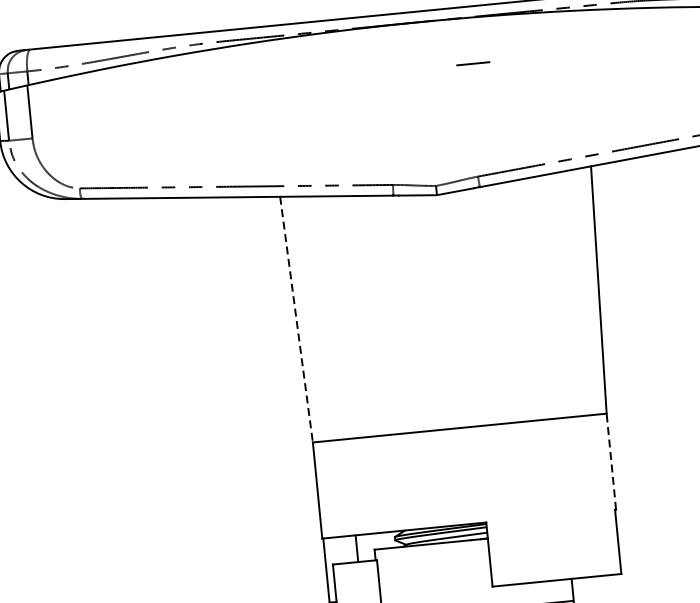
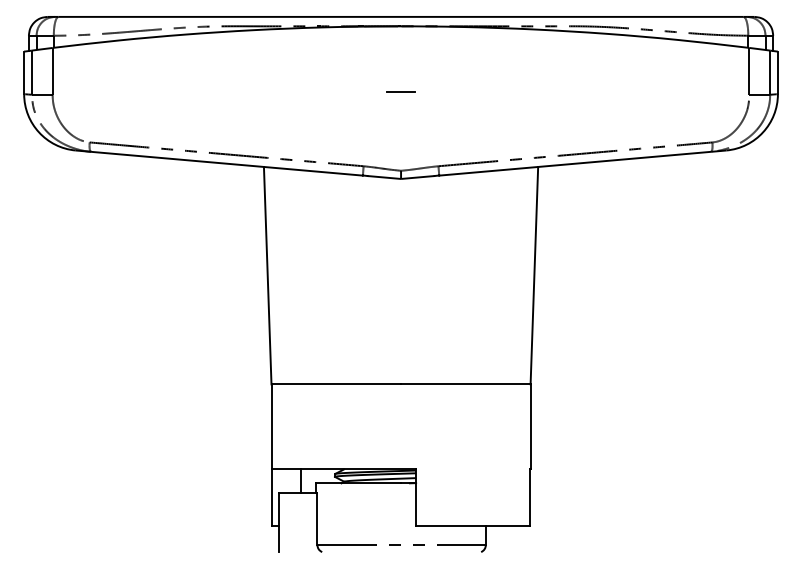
line: (472, 62) -> (400, 91), moved
line: (296, 319) -> (267, 275), dashed -> solid
line: (611, 461) -> (530, 426), dashed -> solid

